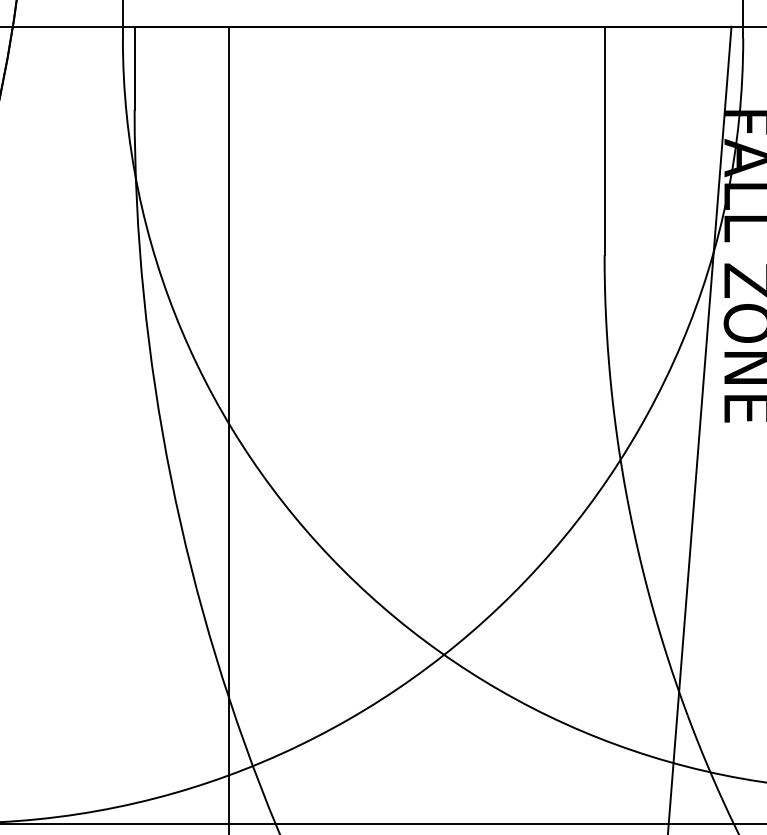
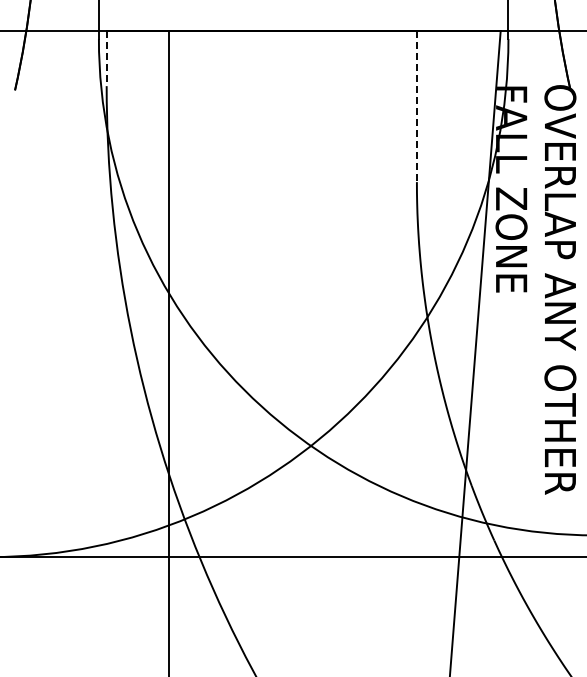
line: (134, 69) -> (106, 59), solid -> dashed
line: (603, 142) -> (416, 107), solid -> dashed

